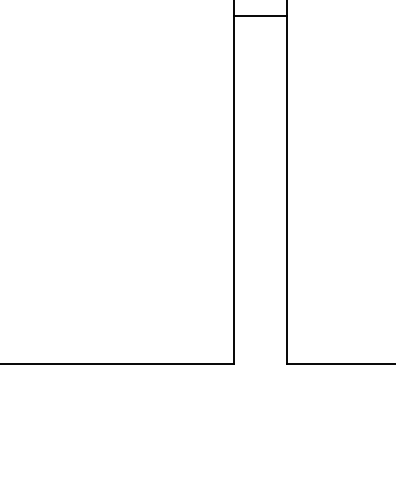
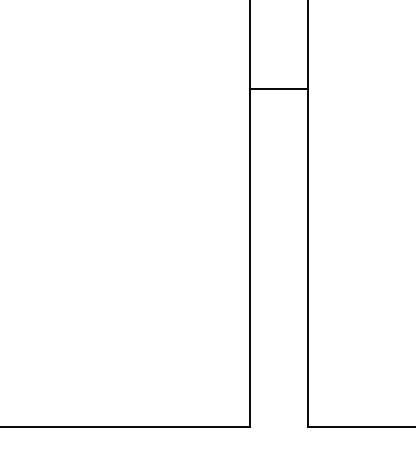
line: (259, 16) -> (278, 89), moved

